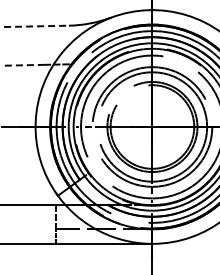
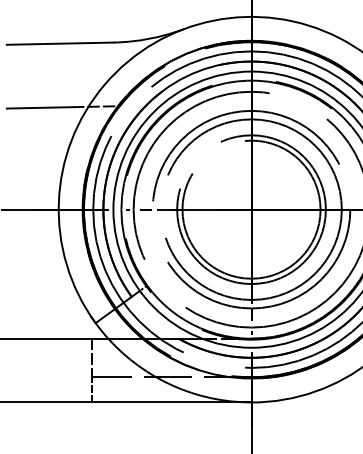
line: (37, 26) -> (61, 43), dashed -> solid
line: (23, 65) -> (38, 108), dashed -> solid

